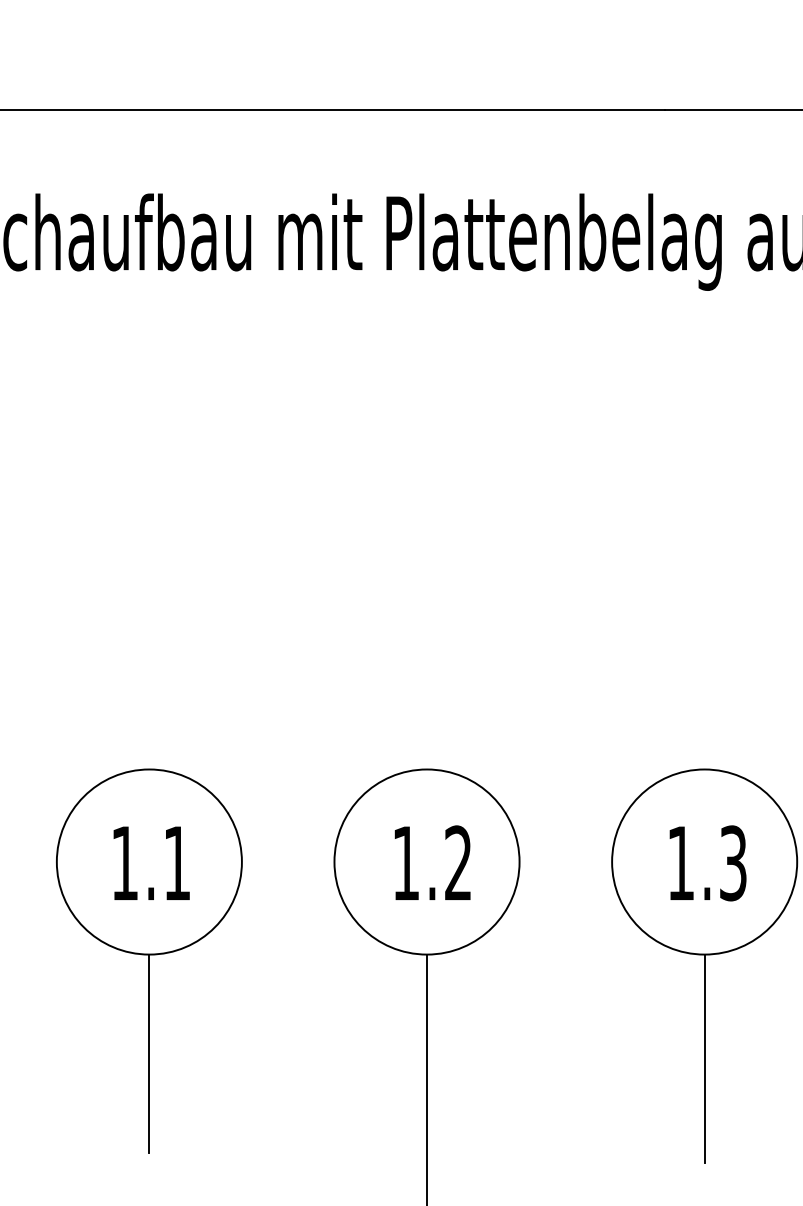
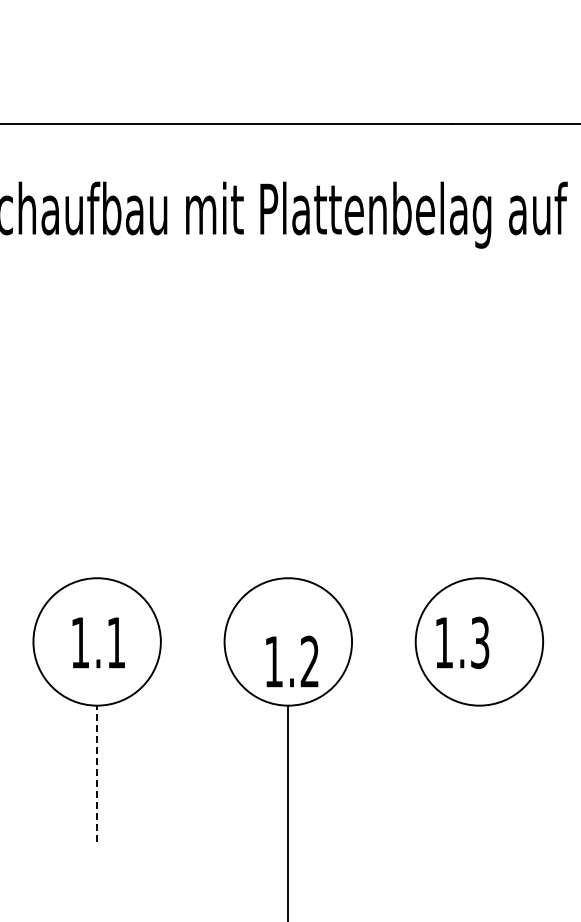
text: (433, 862) -> (292, 661), moved
text: (707, 862) -> (462, 642), moved
line: (149, 1053) -> (97, 773), solid -> dashed
line: (704, 1057) -> (479, 776), removed

